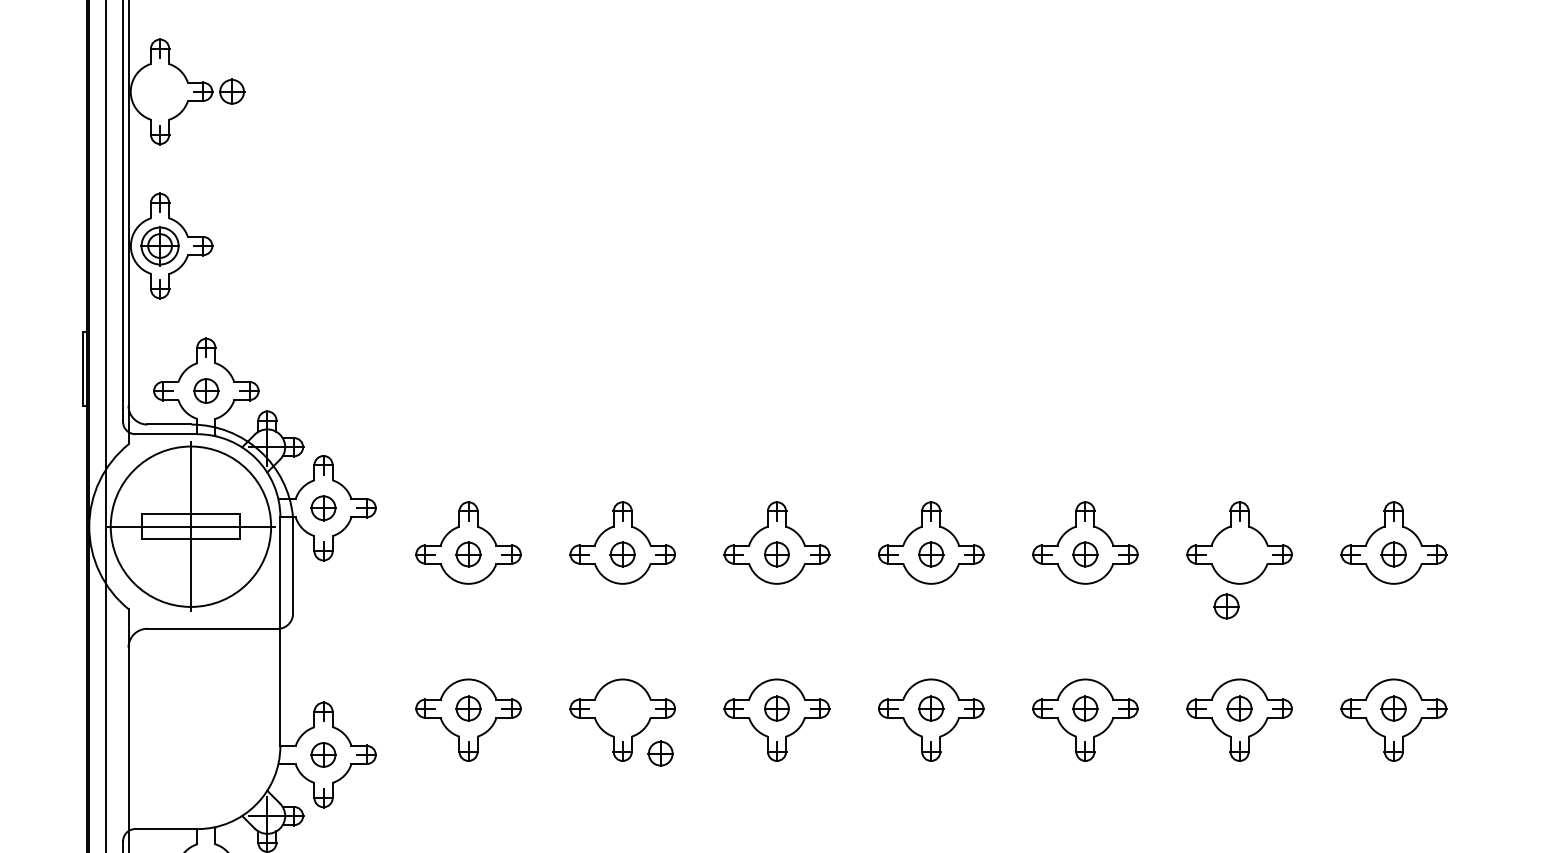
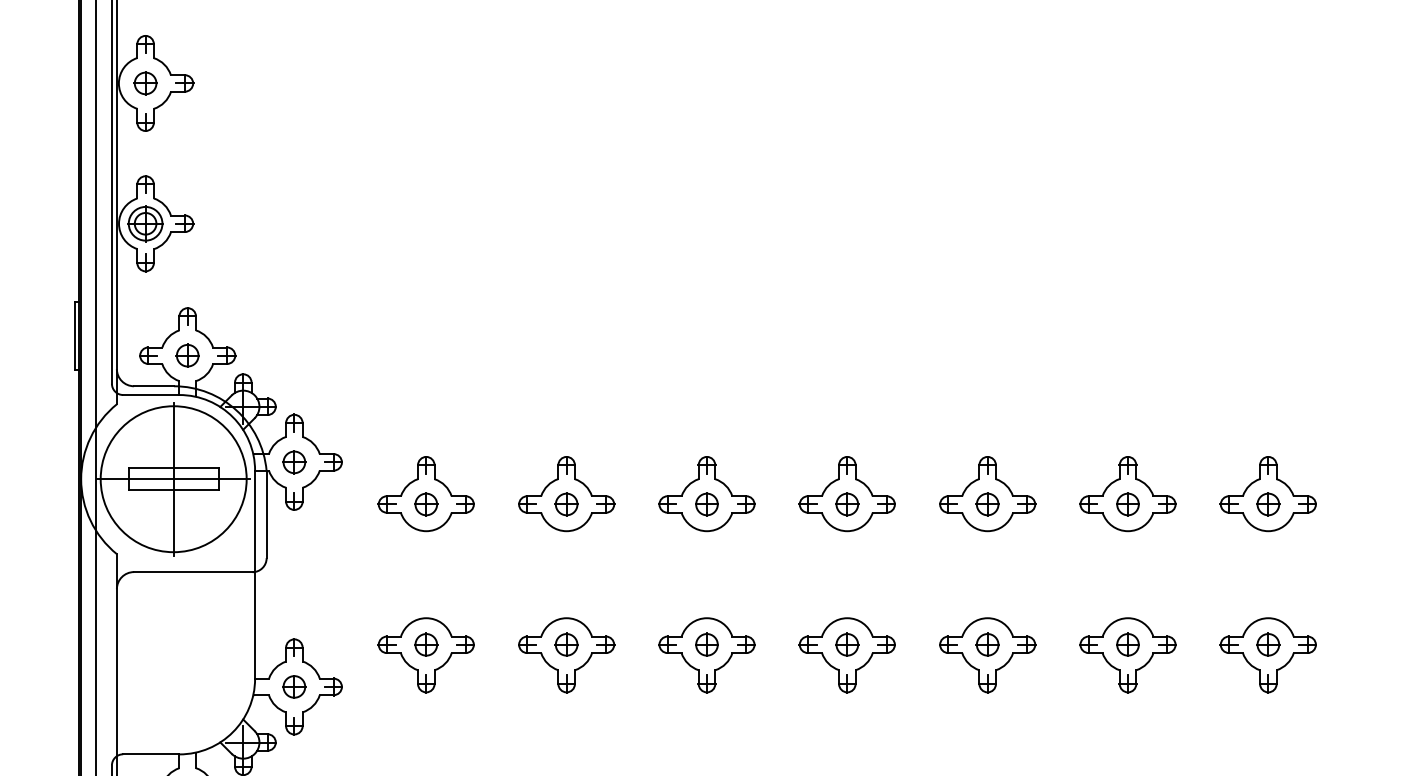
part: (232, 91) -> (145, 83), moved
part: (1226, 606) -> (1127, 504), moved
part: (660, 753) -> (566, 644), moved

